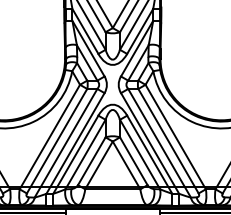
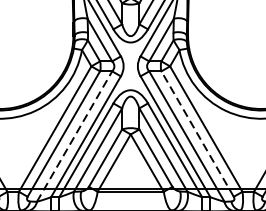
line: (168, 140) -> (197, 133), solid -> dashed
line: (66, 143) -> (75, 136), solid -> dashed

